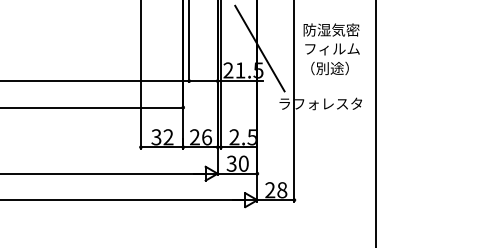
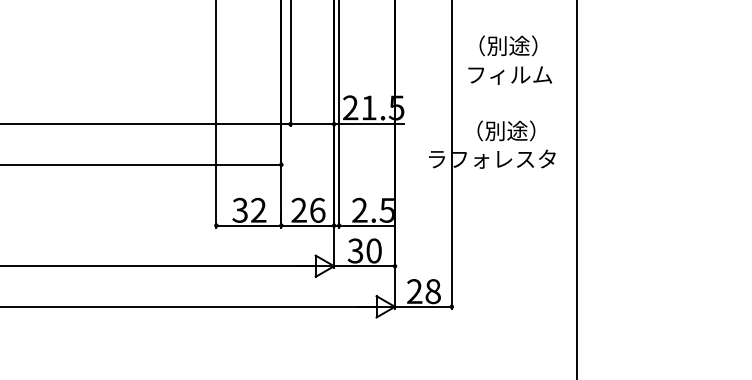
text: (331, 29) -> (508, 45), 防湿気密 -> （別途）
line: (259, 48) -> (398, 74), removed
text: (329, 68) -> (505, 130), moved

